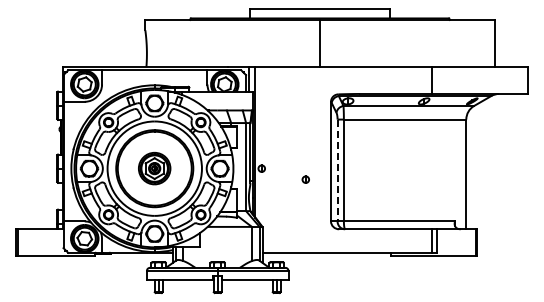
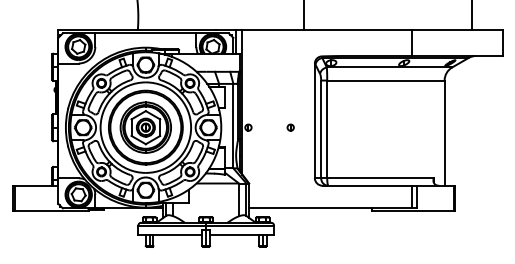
part: (154, 168) -> (145, 127), size x1.67
line: (337, 170) -> (321, 129), dashed -> solid
part: (305, 179) -> (290, 127), moved

